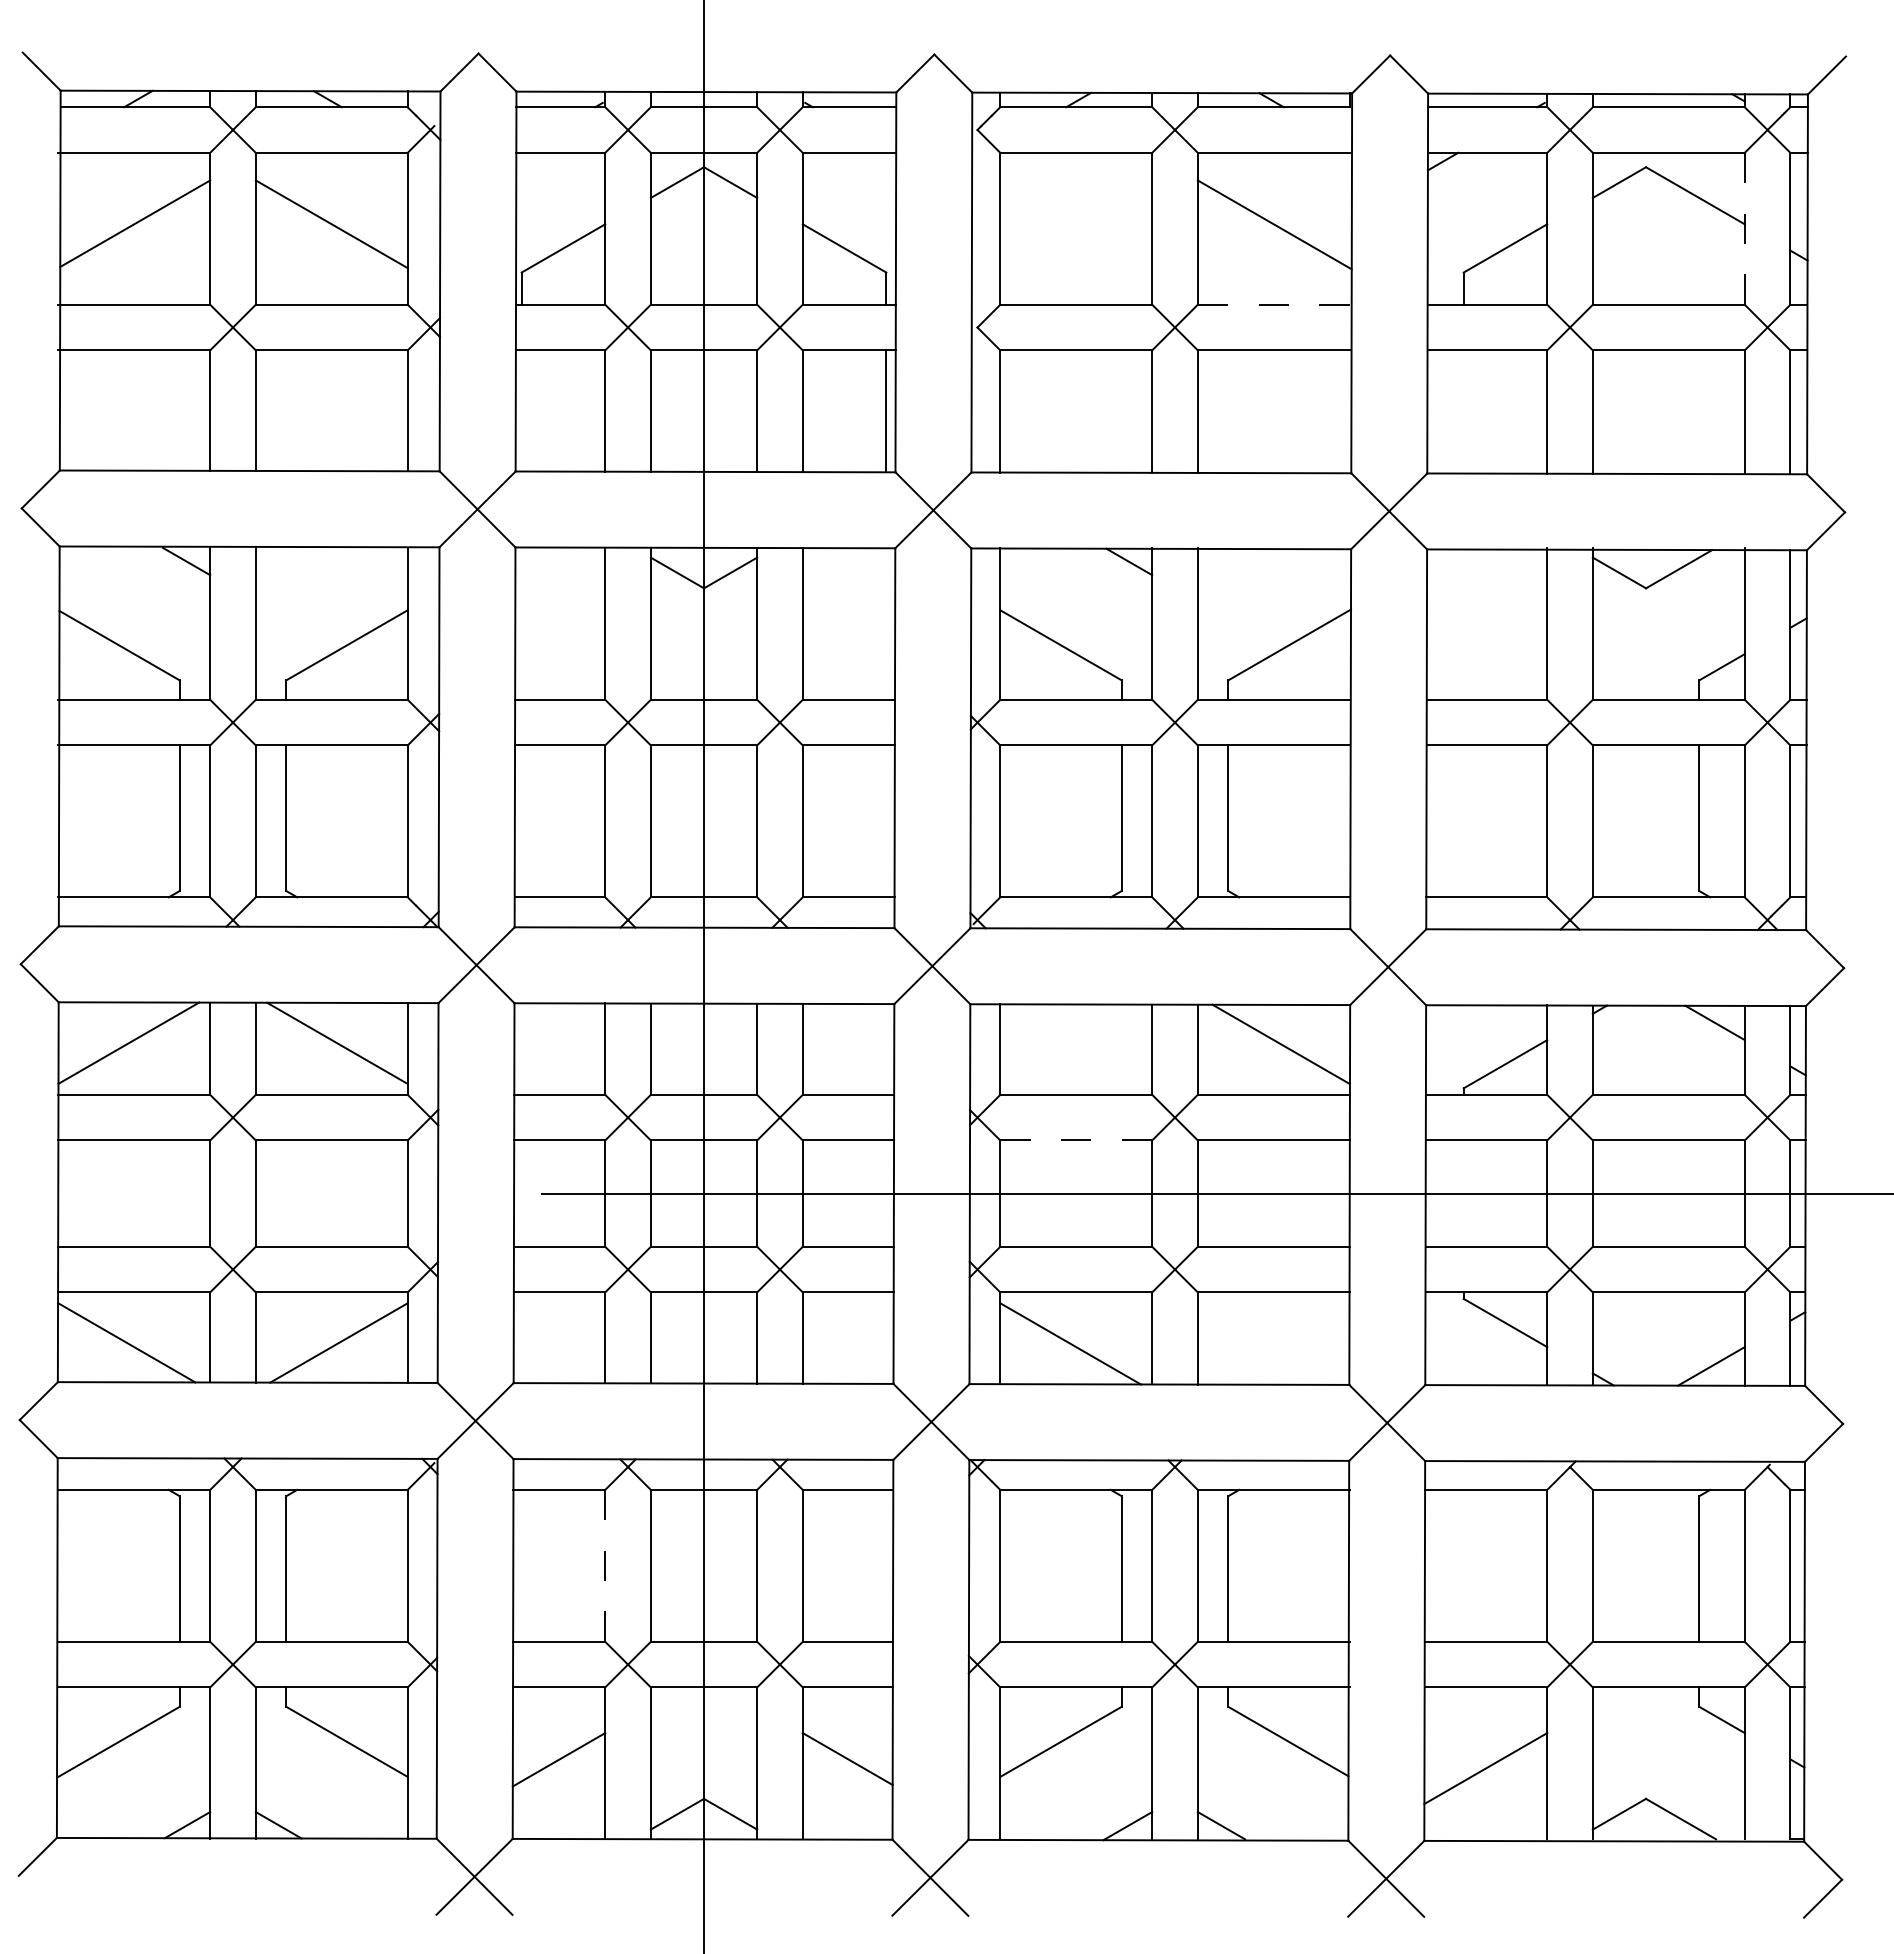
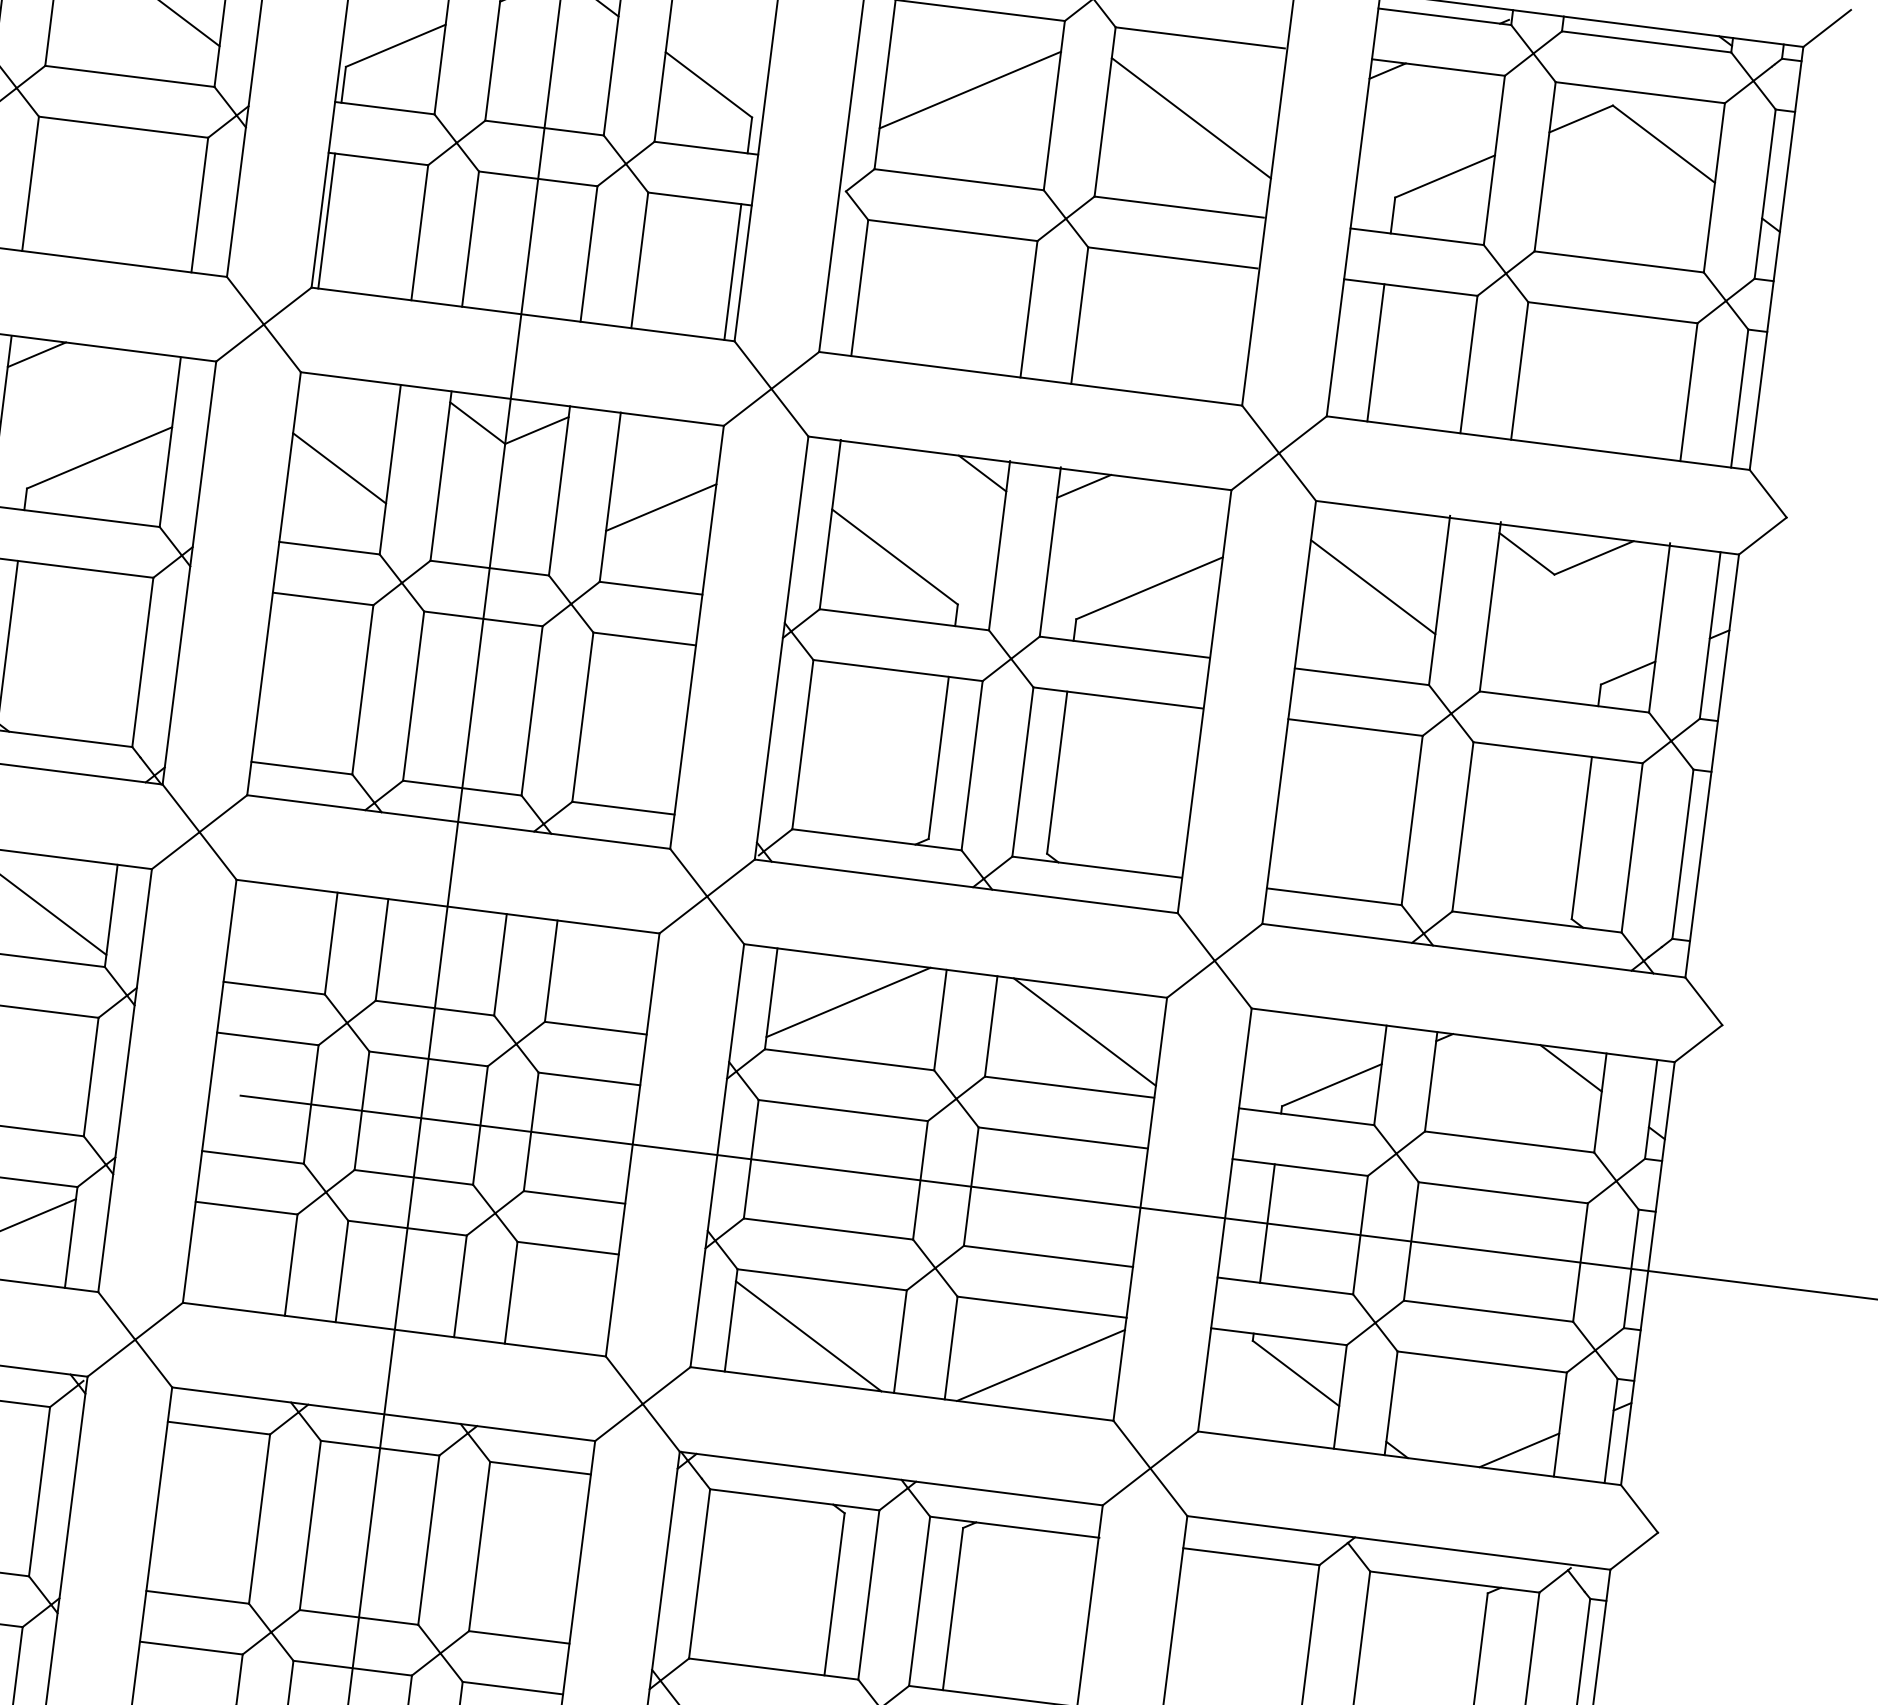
line: (1076, 224) -> (970, 90), added
line: (1744, 228) -> (1714, 187), dashed -> solid
line: (1273, 304) -> (1178, 206), dashed -> solid
line: (521, 410) -> (326, 220), added
line: (1463, 411) -> (1375, 352), added
line: (279, 561) -> (36, 355), added
line: (1220, 562) -> (1084, 486), added
line: (1487, 619) -> (1373, 587), added
line: (848, 627) -> (660, 507), added
line: (560, 628) -> (339, 468), added
line: (1068, 1043) -> (848, 1001), added
line: (1076, 1140) -> (843, 1110), dashed -> solid
line: (1463, 1193) -> (1267, 1223), added
line: (1278, 1343) -> (1040, 1364), added
line: (605, 1565) -> (259, 1518), dashed -> solid

